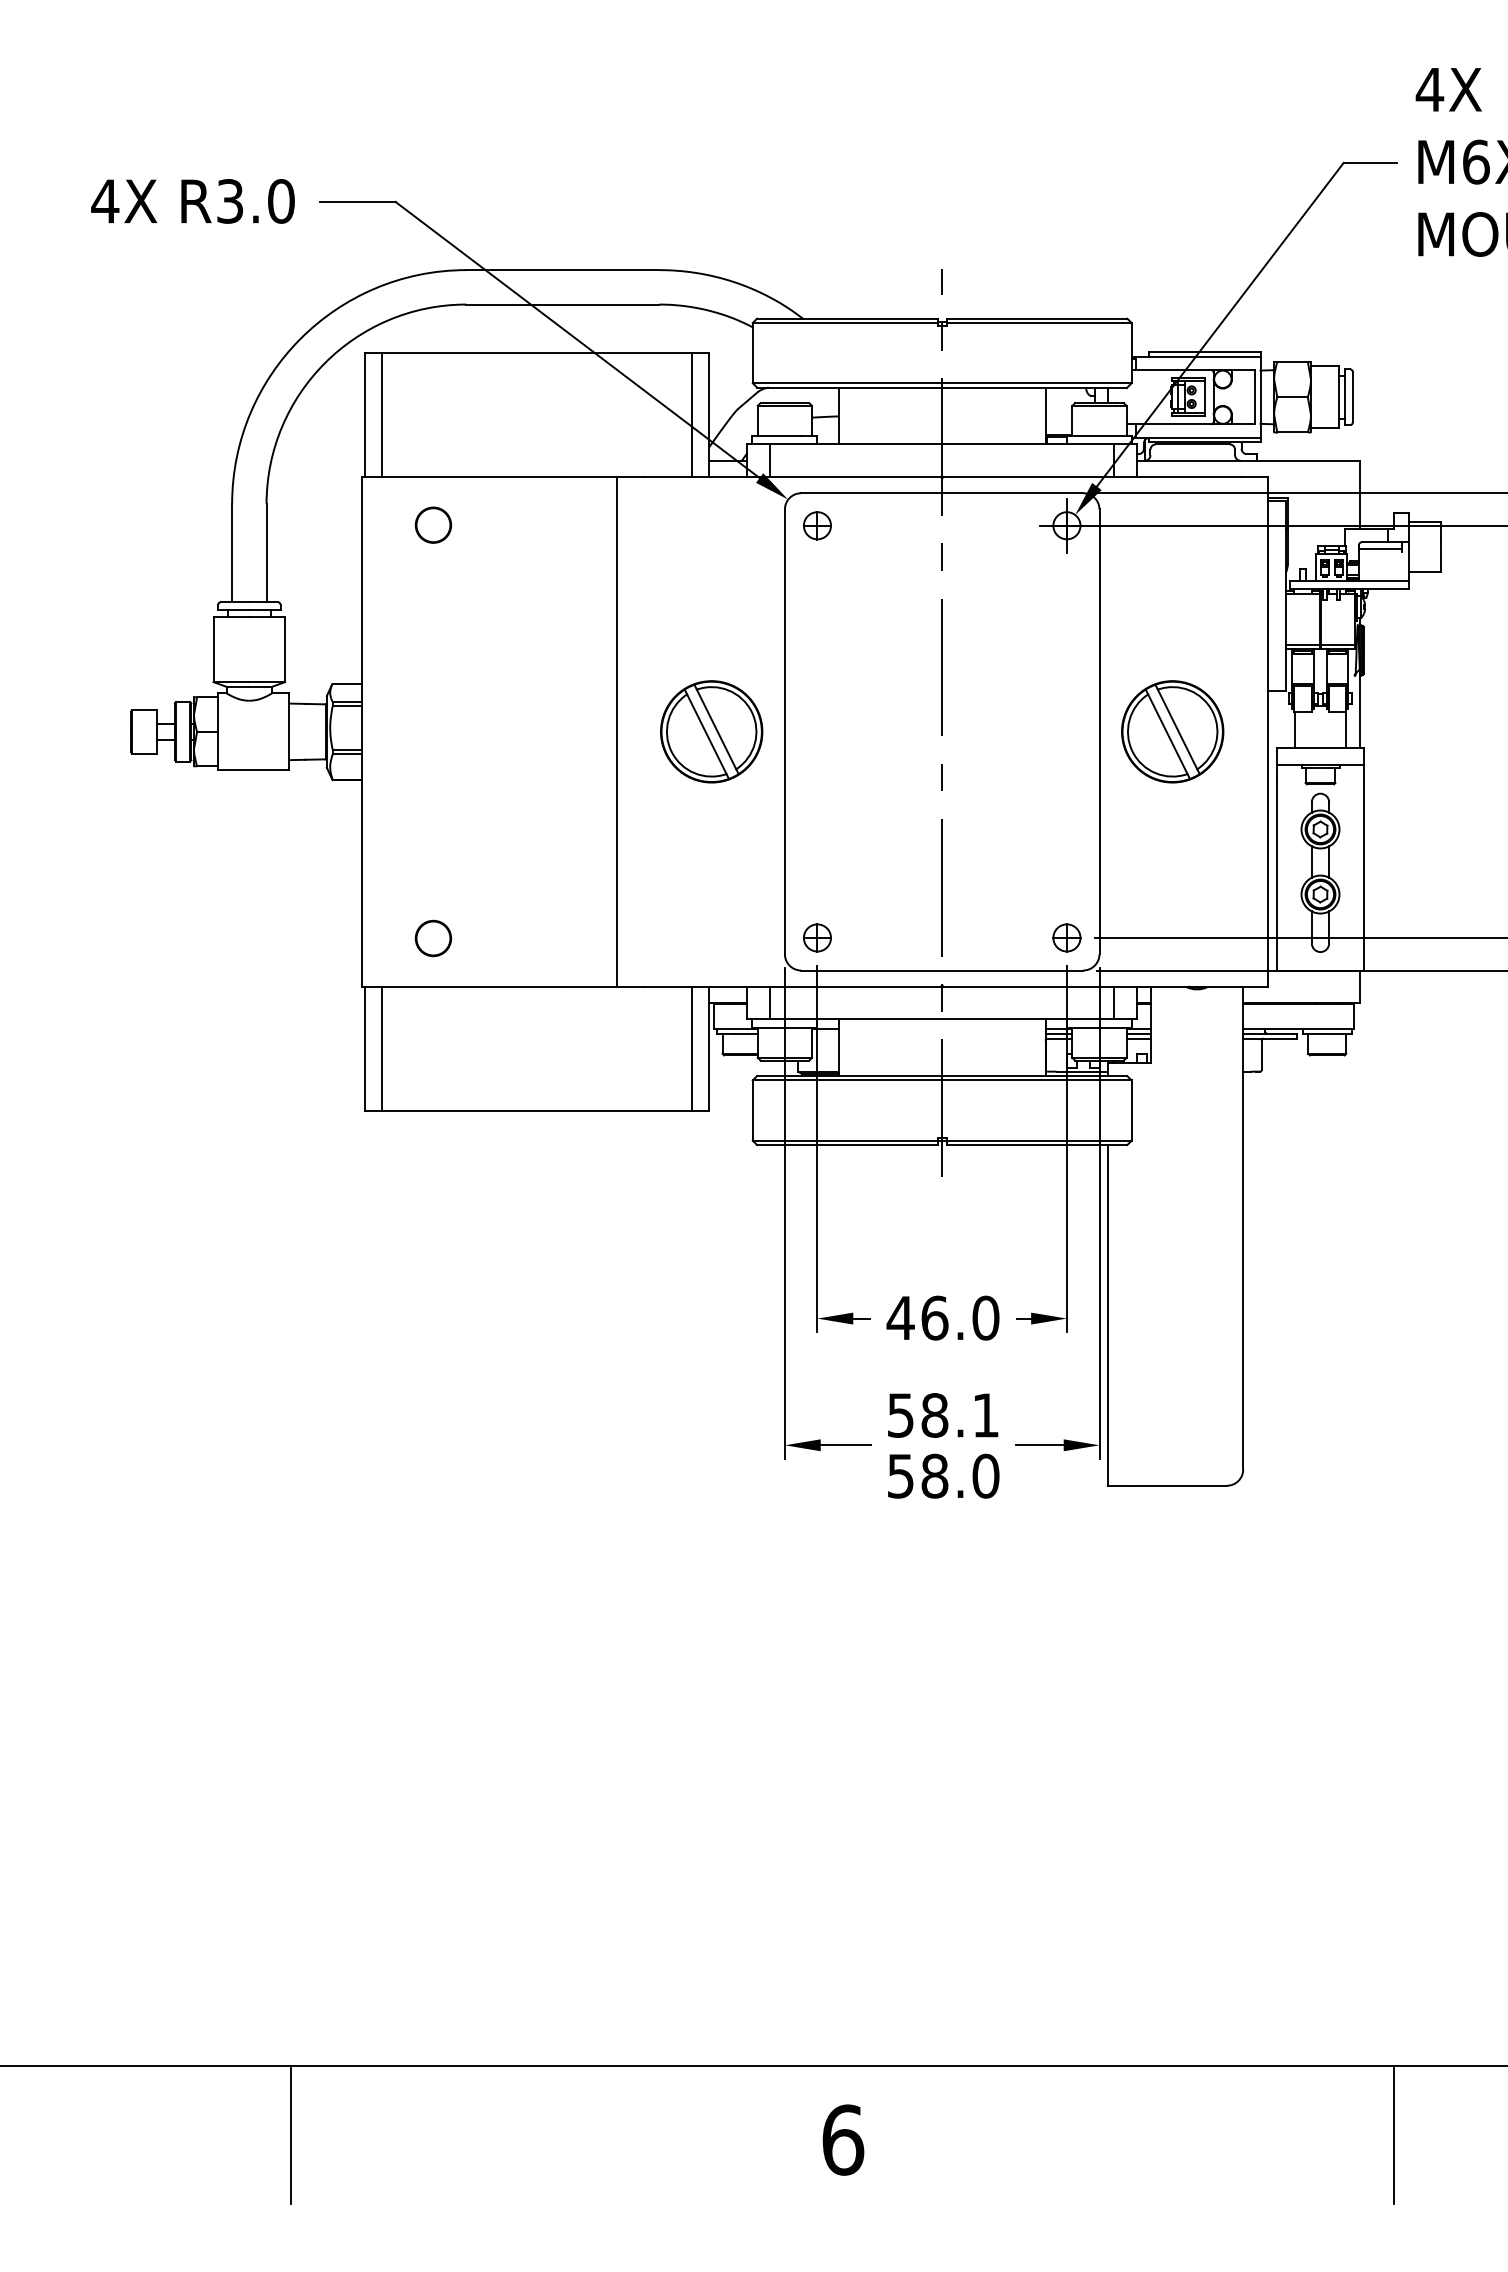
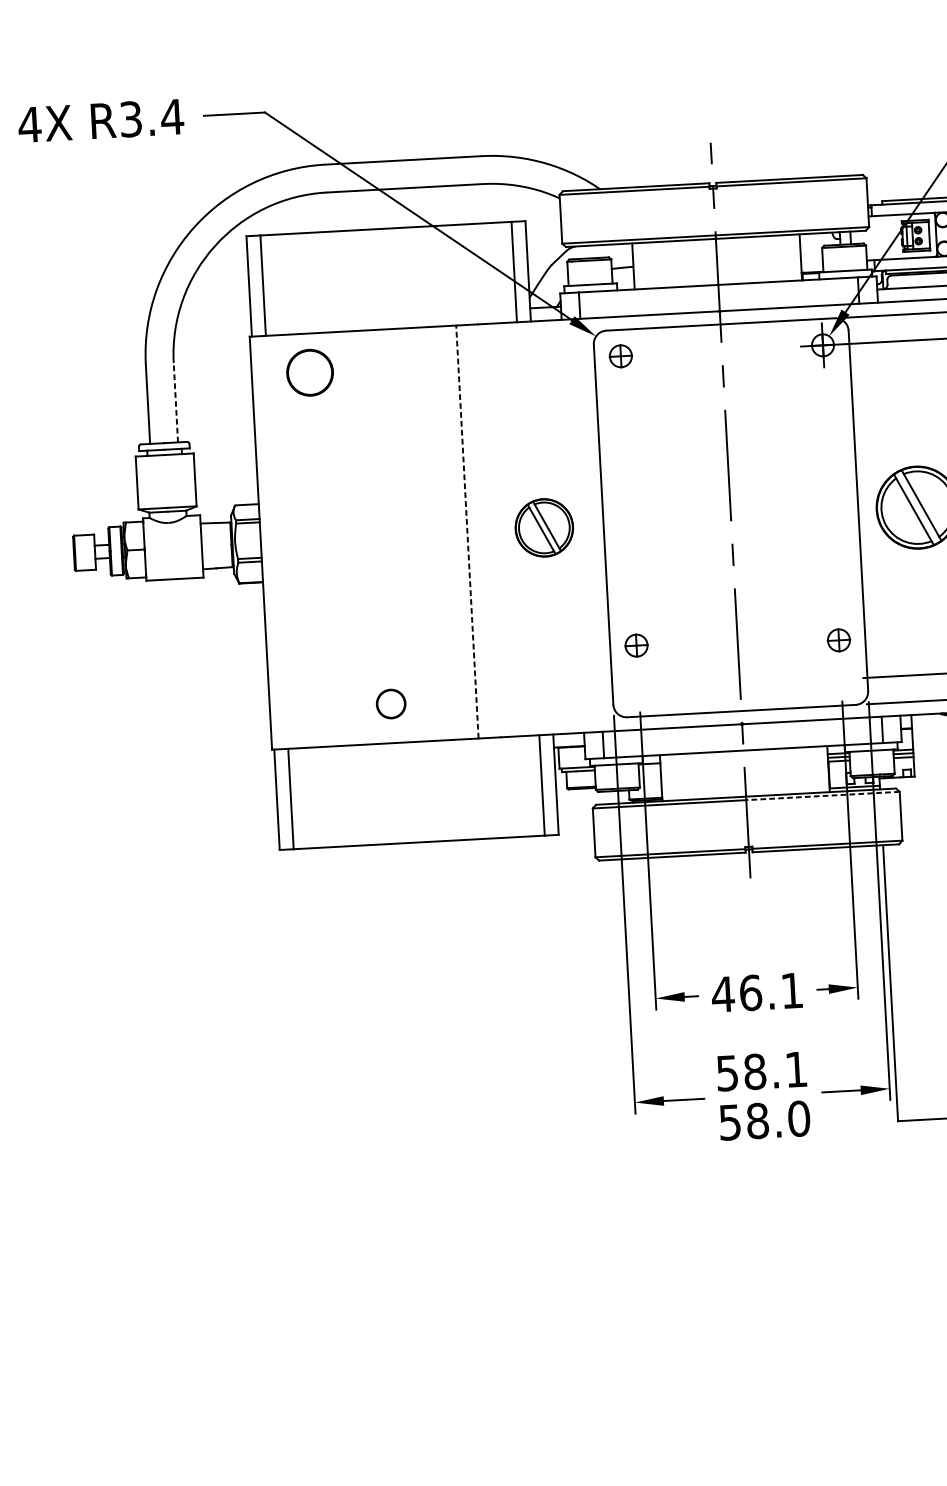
text: (281, 201) -> (172, 117), R3.0 -> R3.4
circle: (432, 524) -> (309, 372), size x1.6
line: (266, 553) -> (175, 402), solid -> dashed
line: (616, 731) -> (467, 531), solid -> dashed
part: (711, 731) -> (544, 527), size x0.7
part: (817, 937) -> (636, 645), moved
part: (1066, 937) -> (838, 640), moved
part: (432, 938) -> (390, 704), moved
line: (1036, 1080) -> (822, 796), solid -> dashed
text: (985, 1317) -> (791, 990), 46.0 -> 46.1

